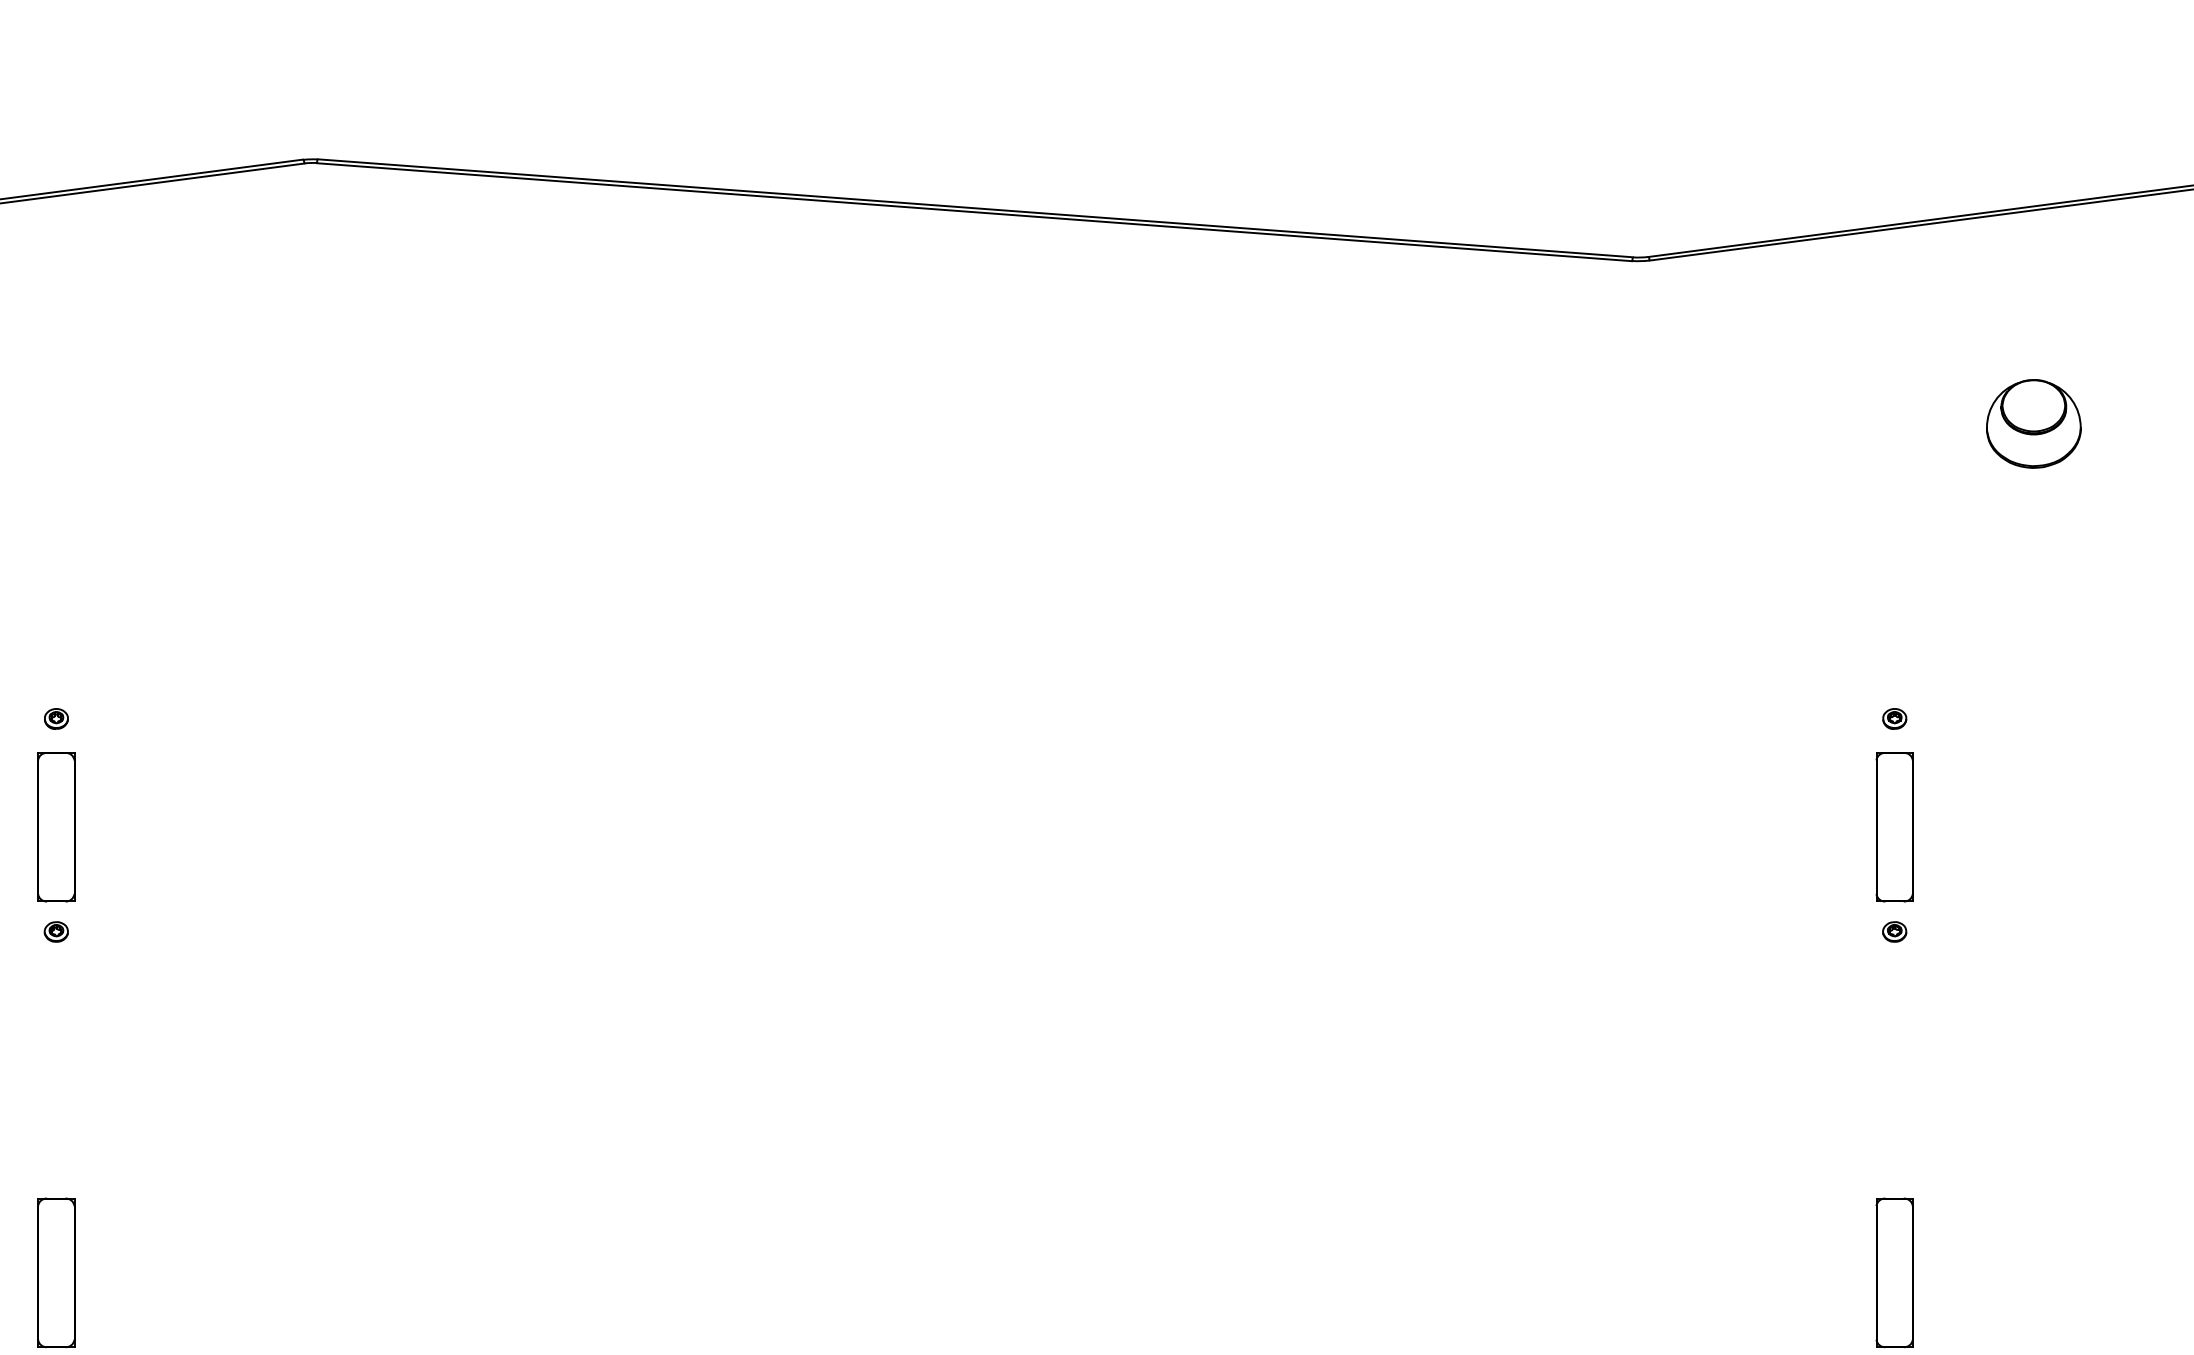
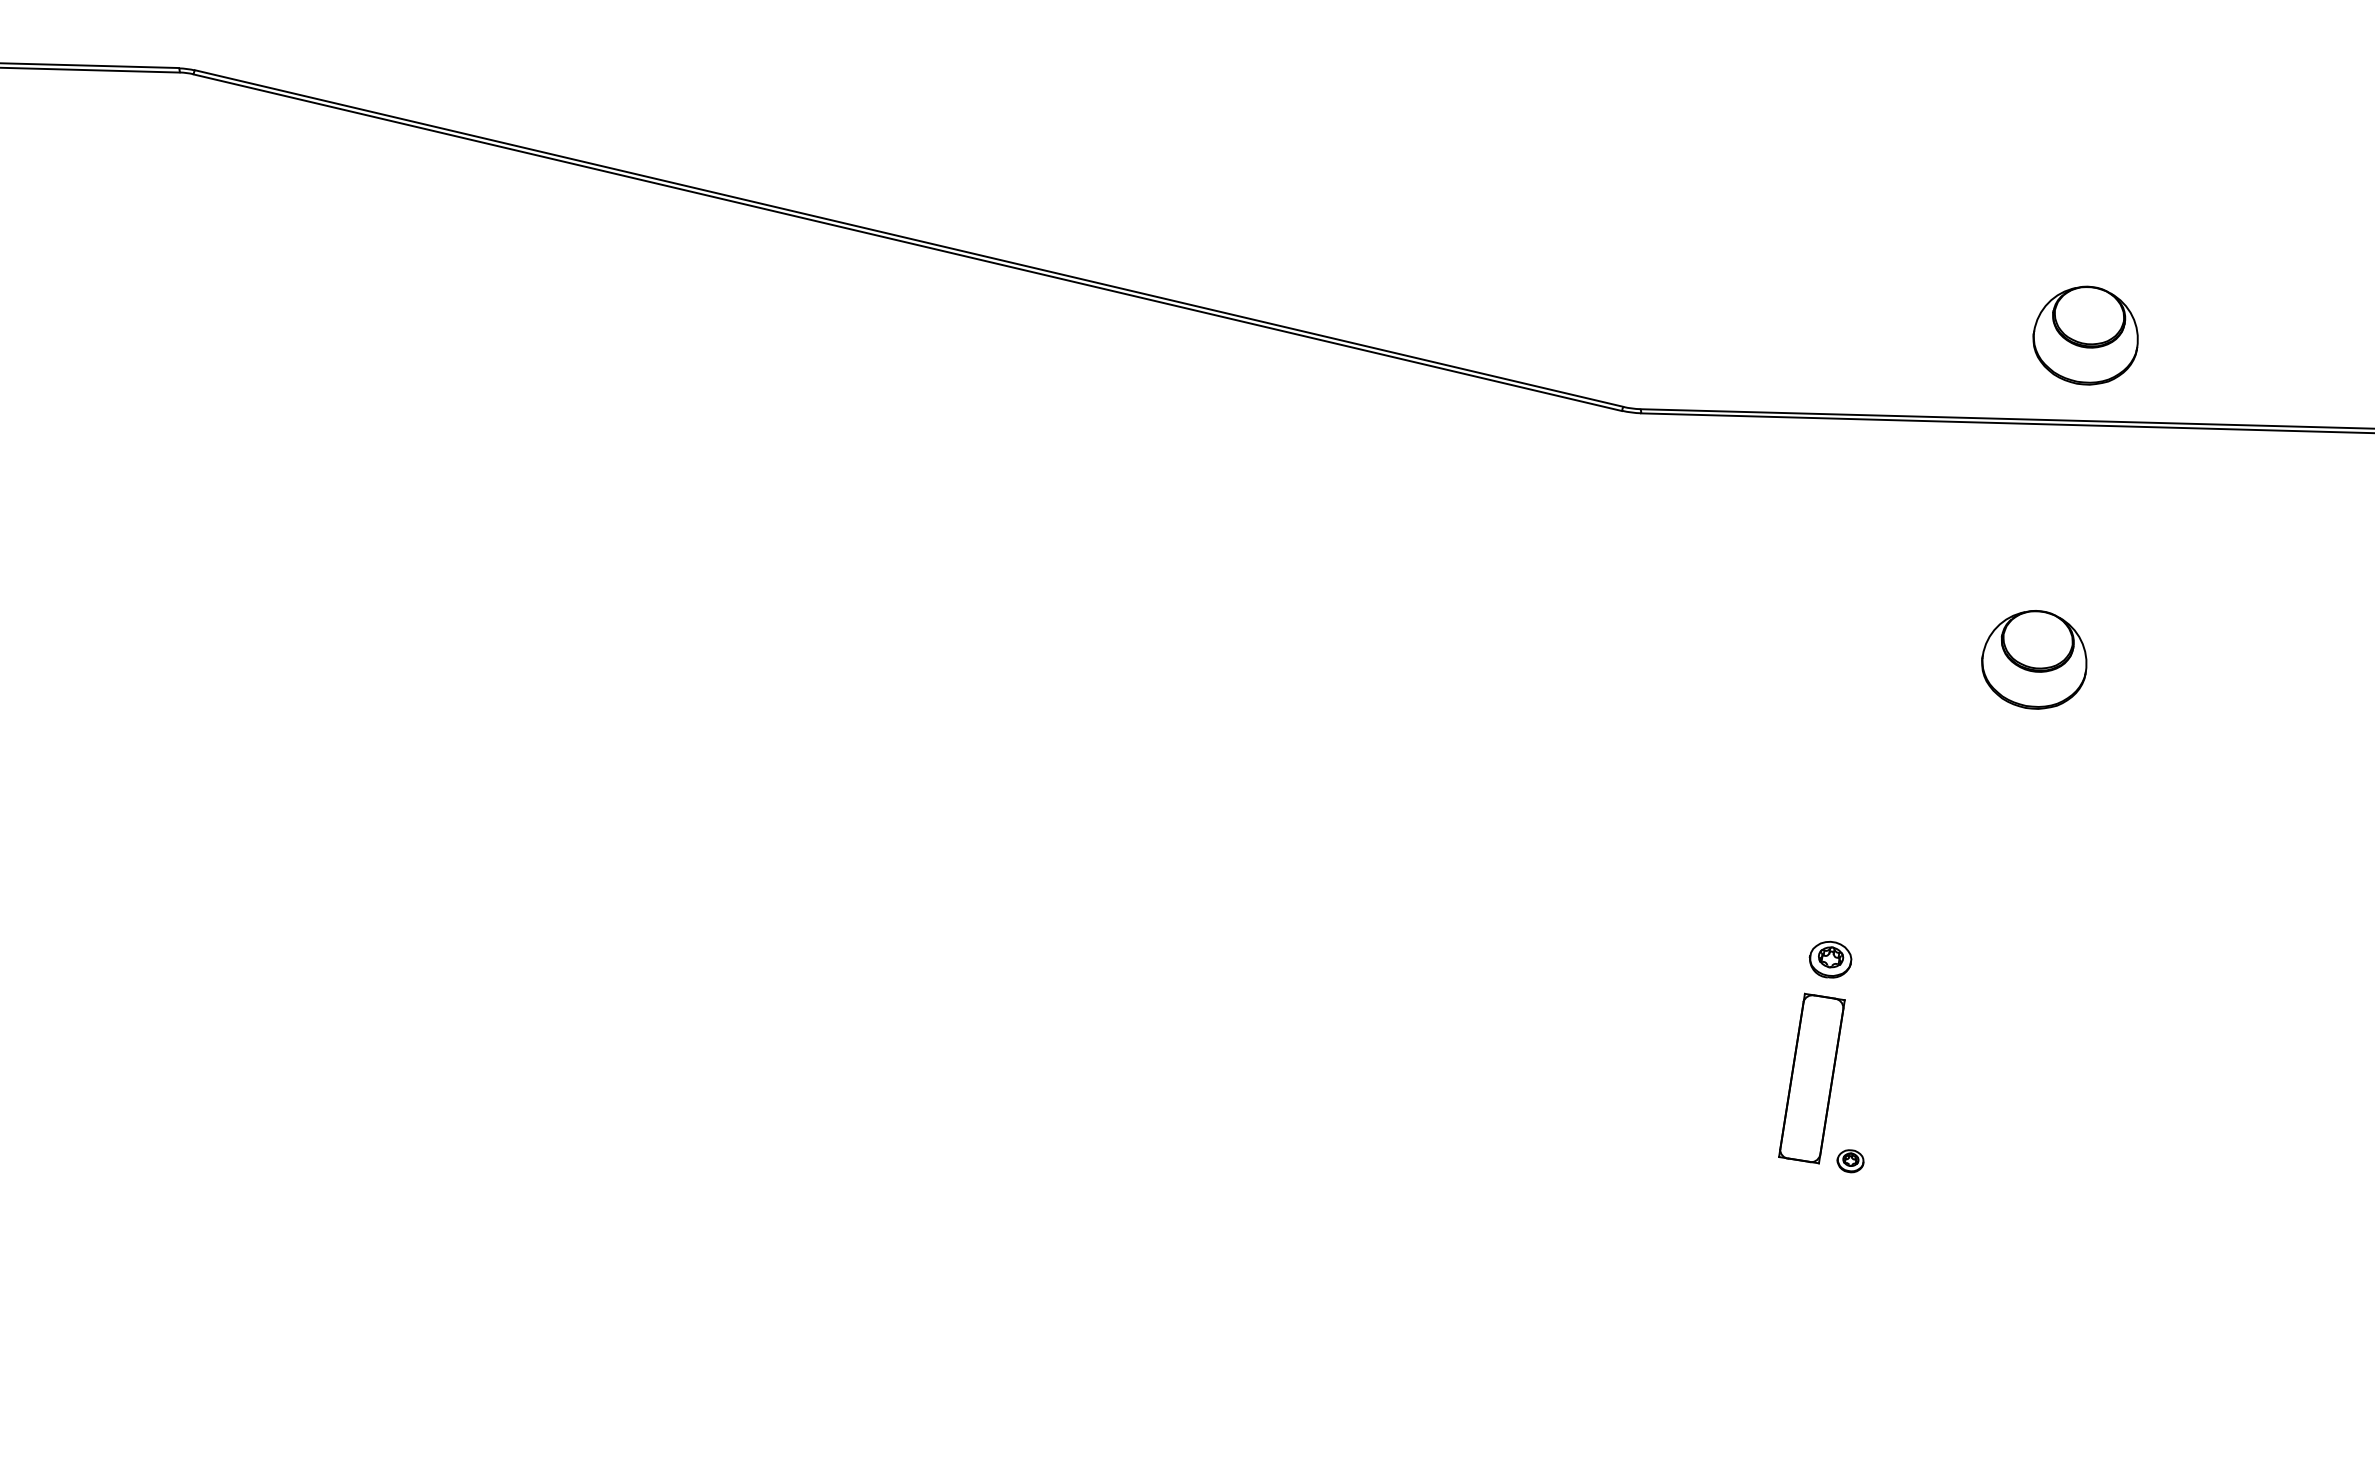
part: (2033, 128) -> (2086, 335), added
part: (1894, 718) -> (1830, 959), size x1.6
part: (1894, 931) -> (1850, 1160), moved

